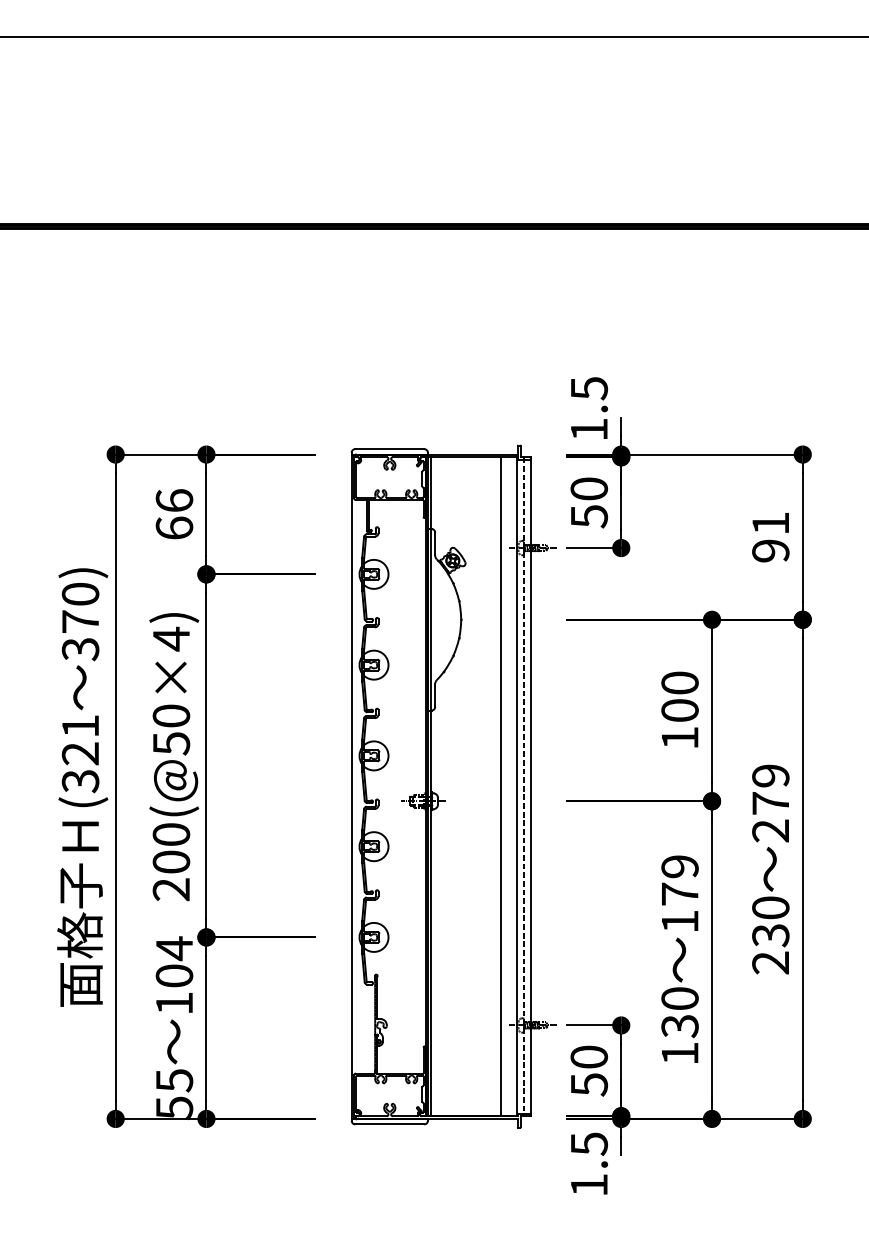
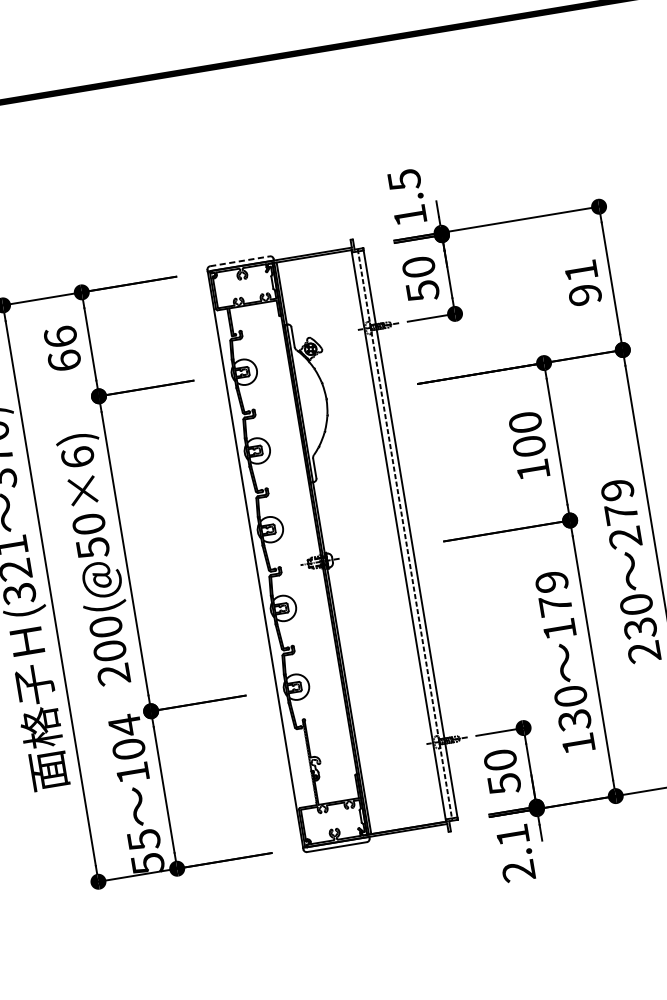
line: (390, 449) -> (240, 261), solid -> dashed
text: (171, 638) -> (77, 456), 200(@50×4) -> 200(@50×6)
line: (500, 786) -> (384, 538), removed
text: (589, 1164) -> (516, 853), 1.5 -> 2.1

